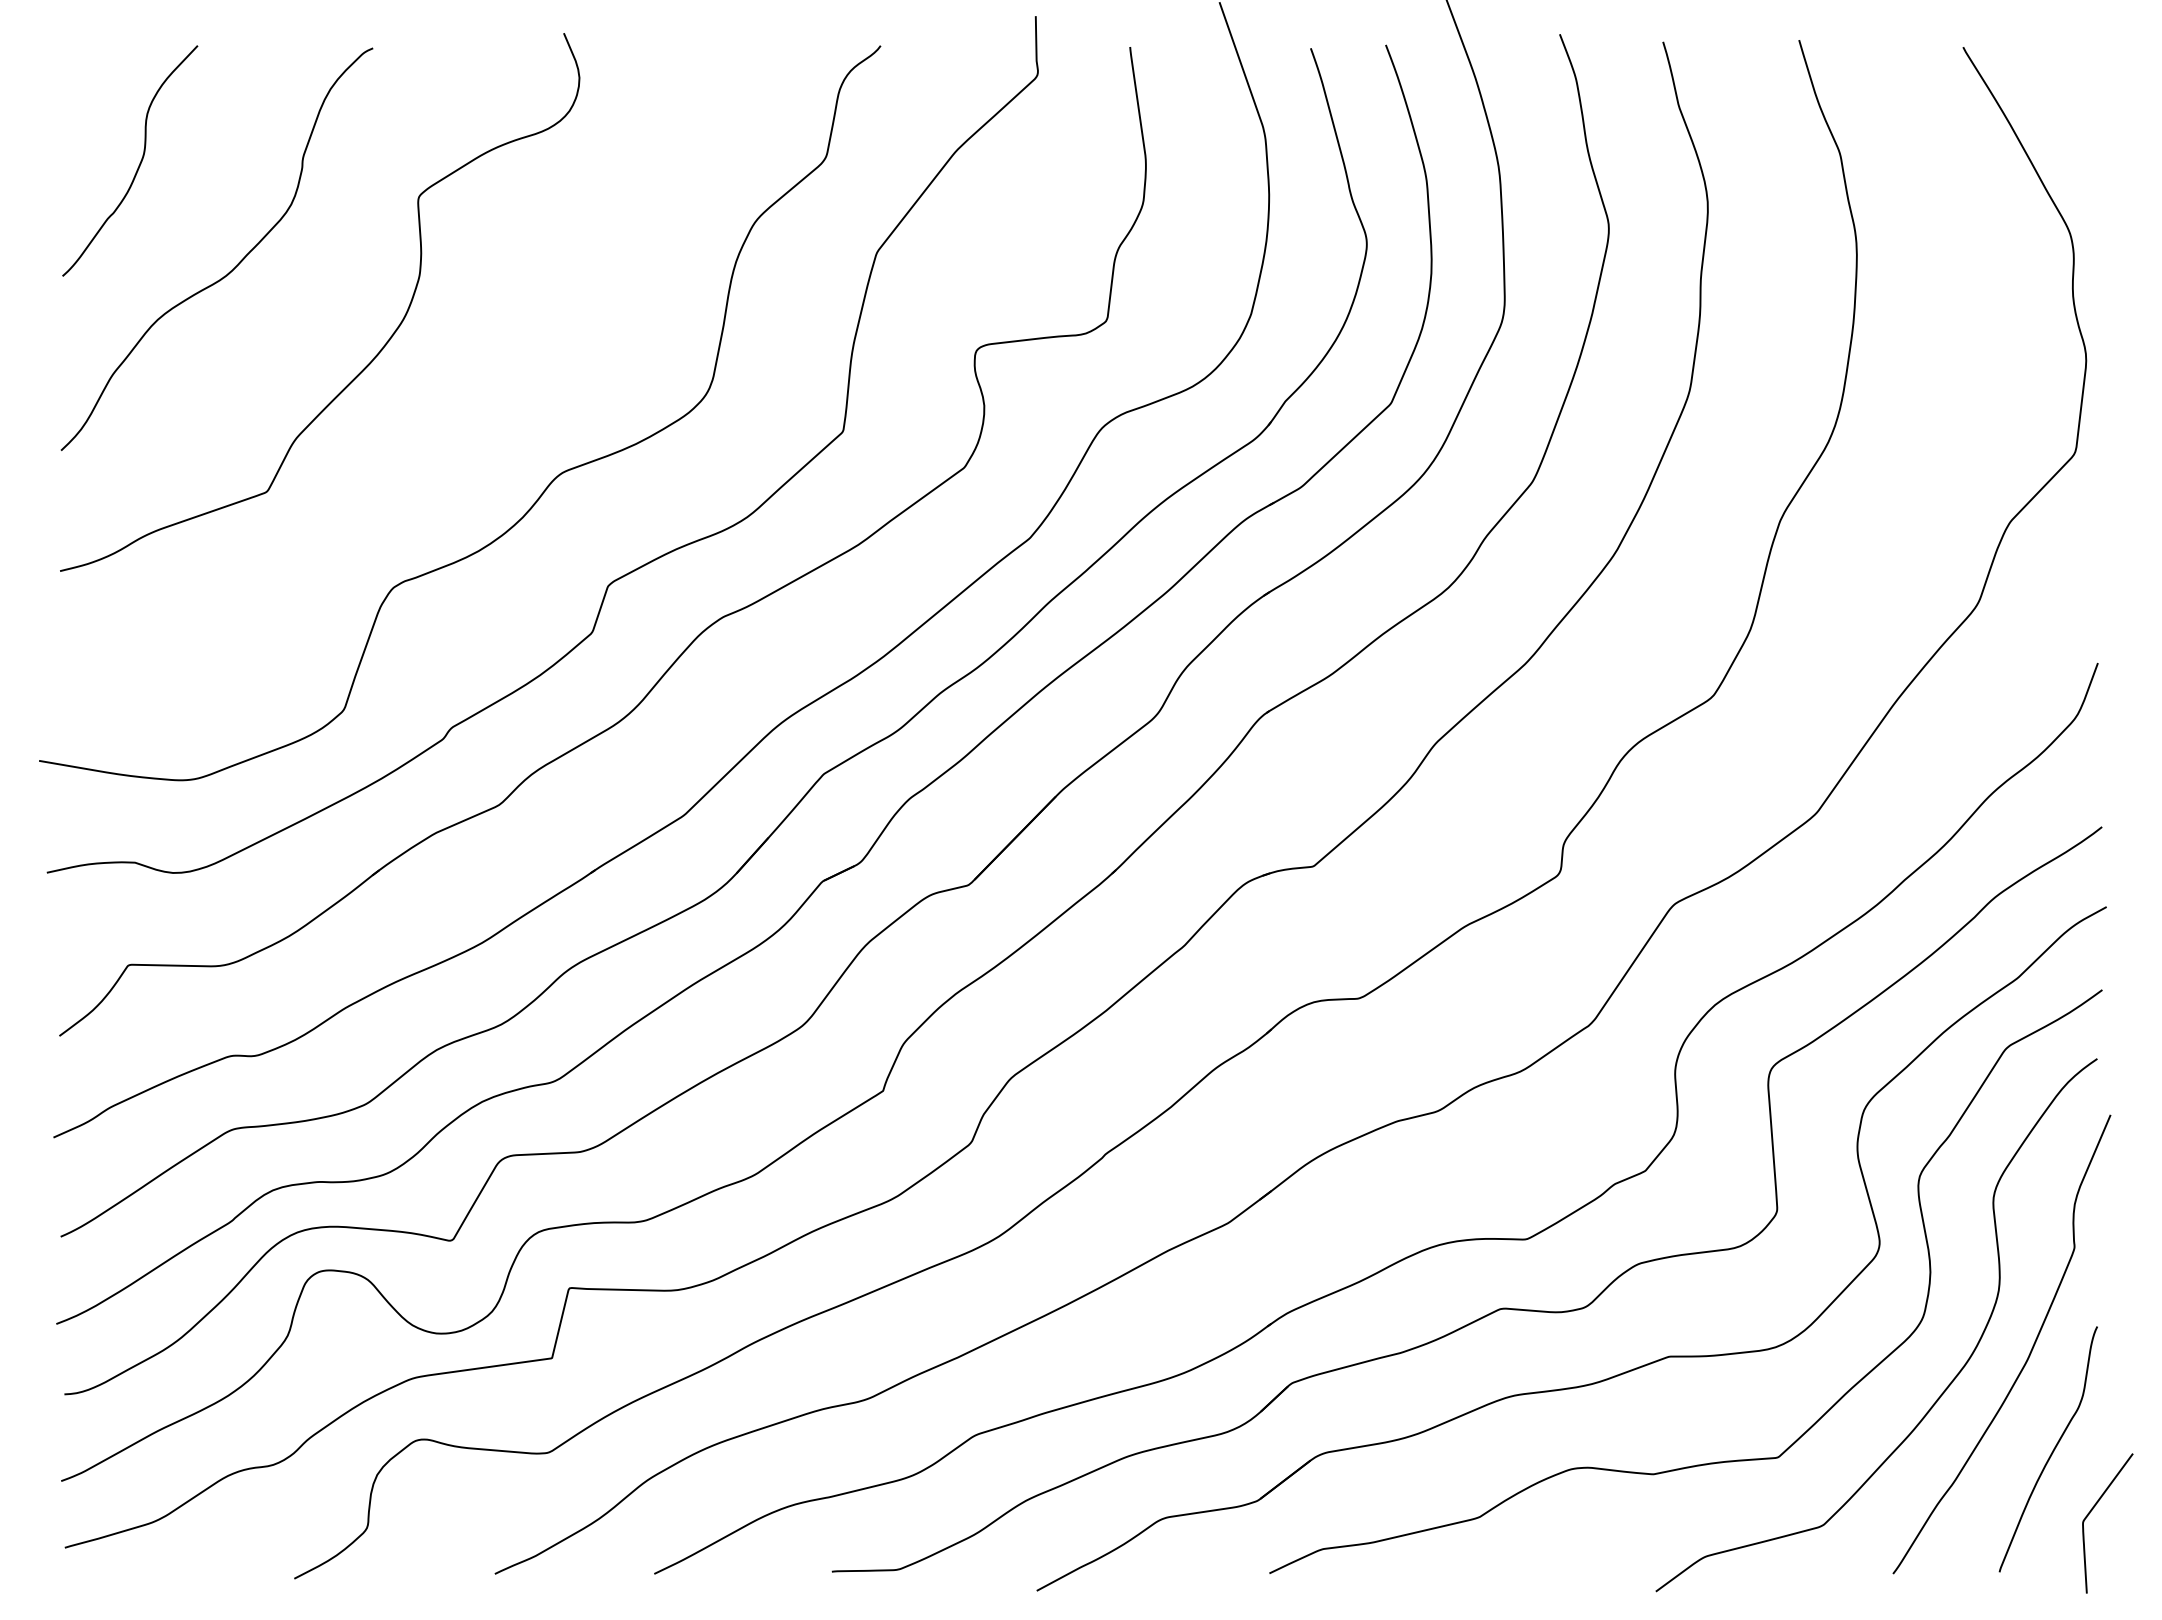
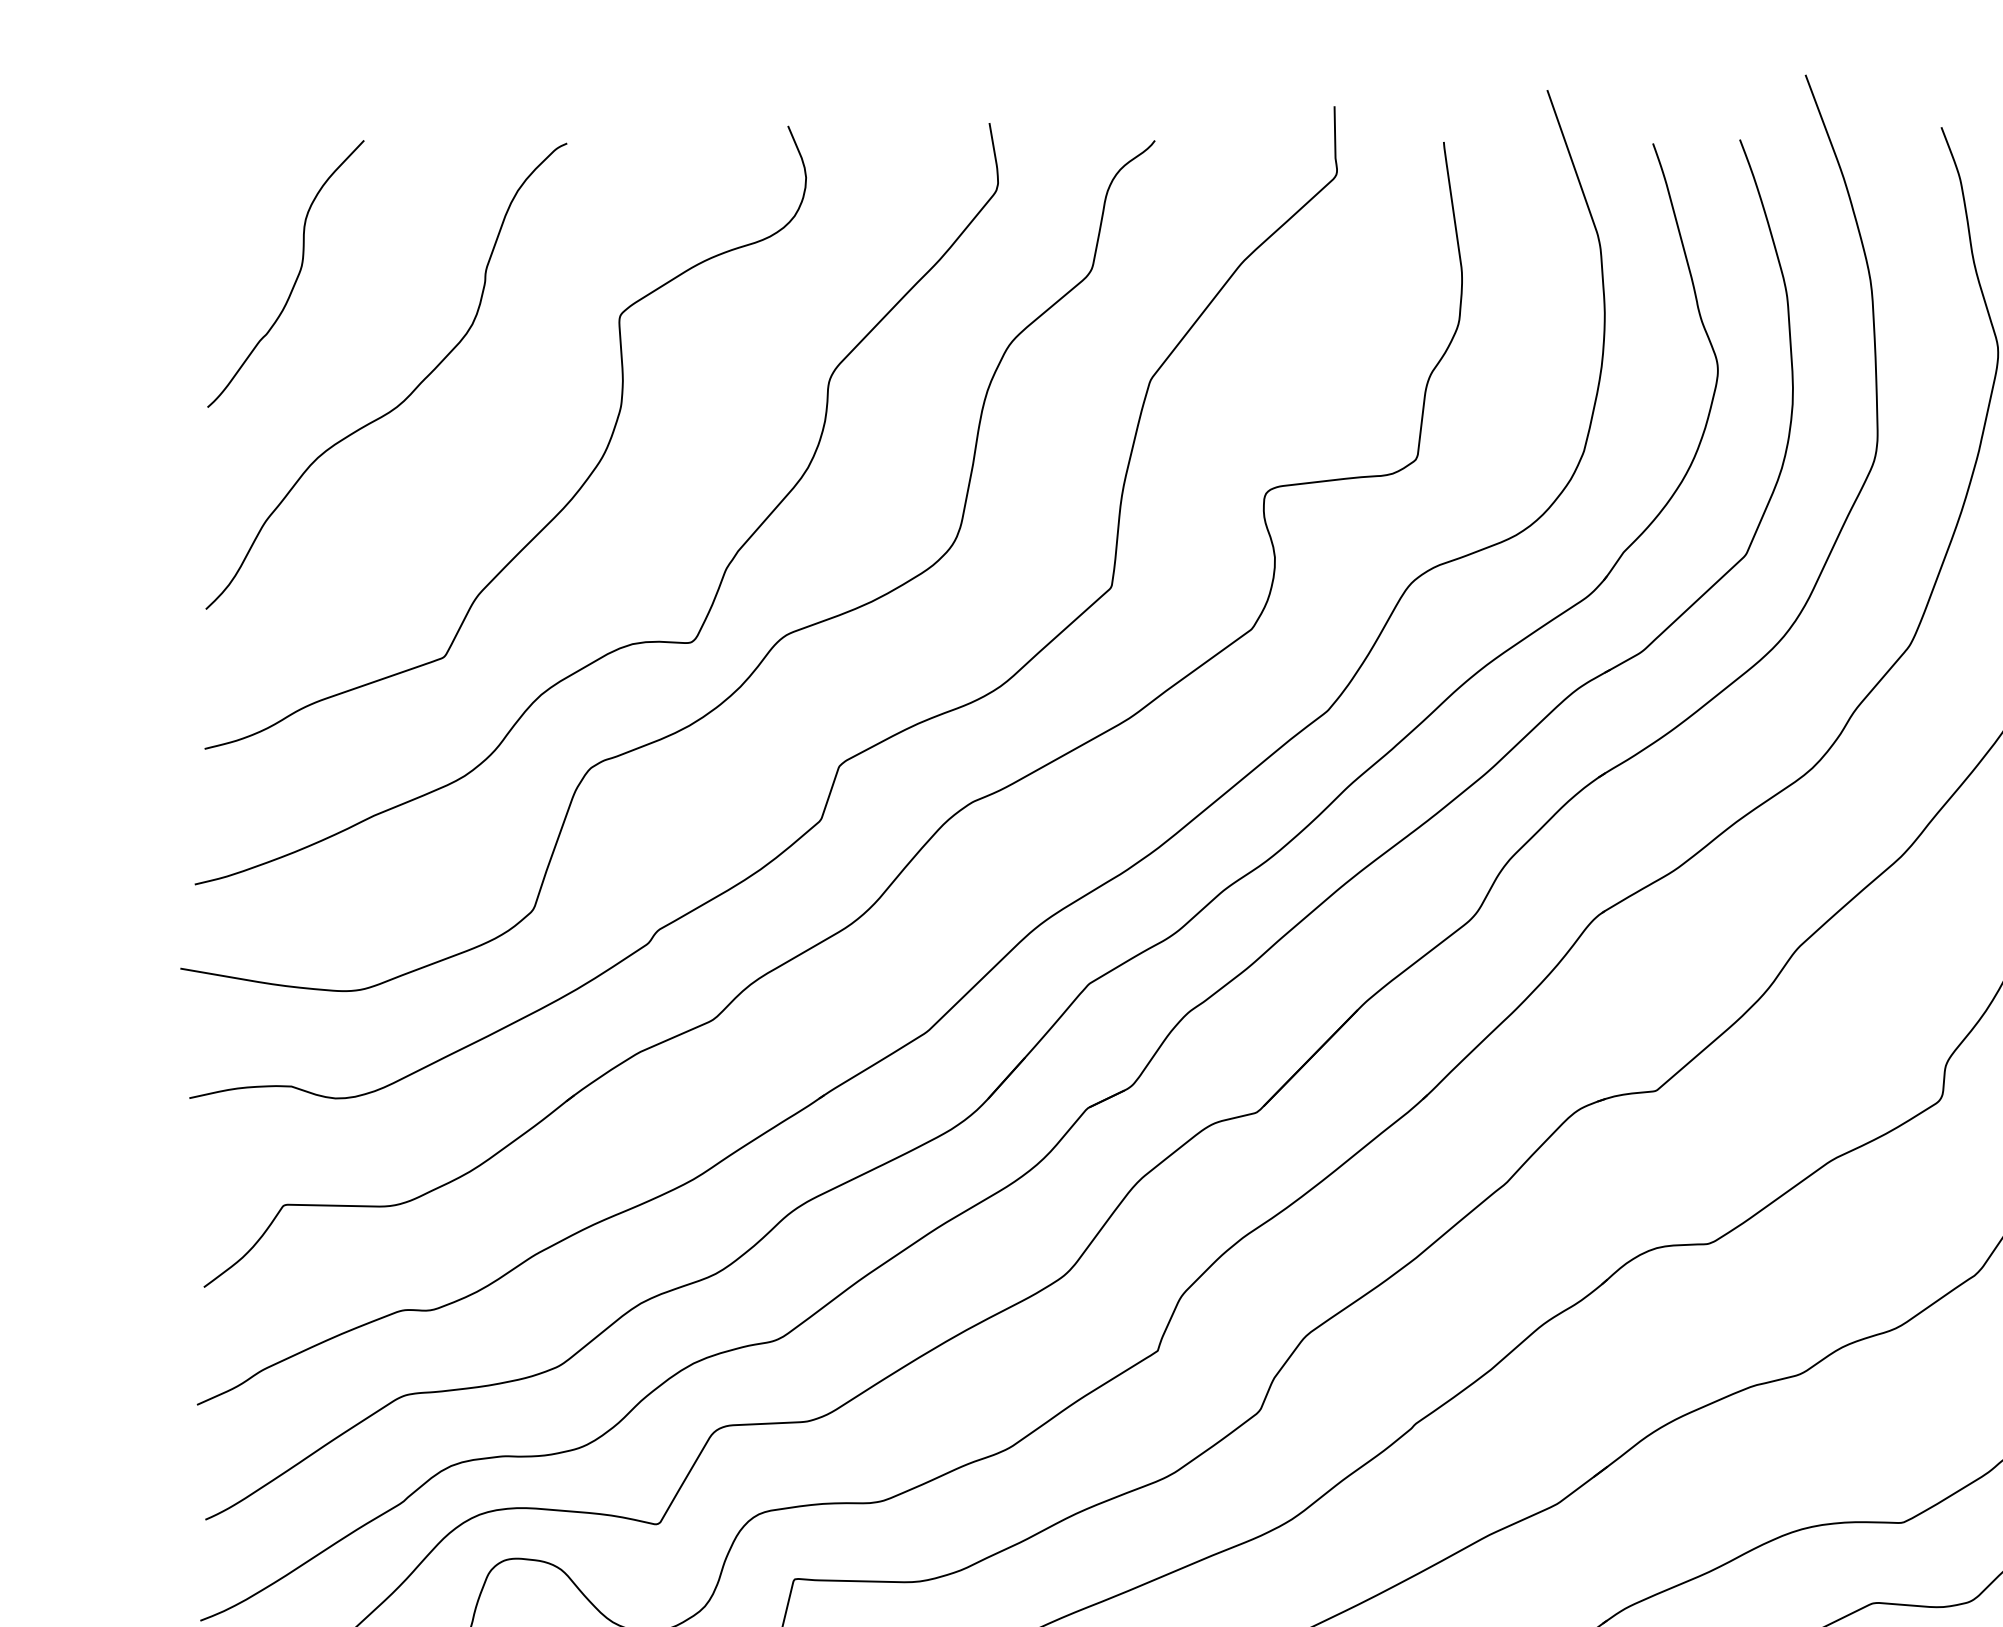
curve: (429, 479) -> (632, 642), added

